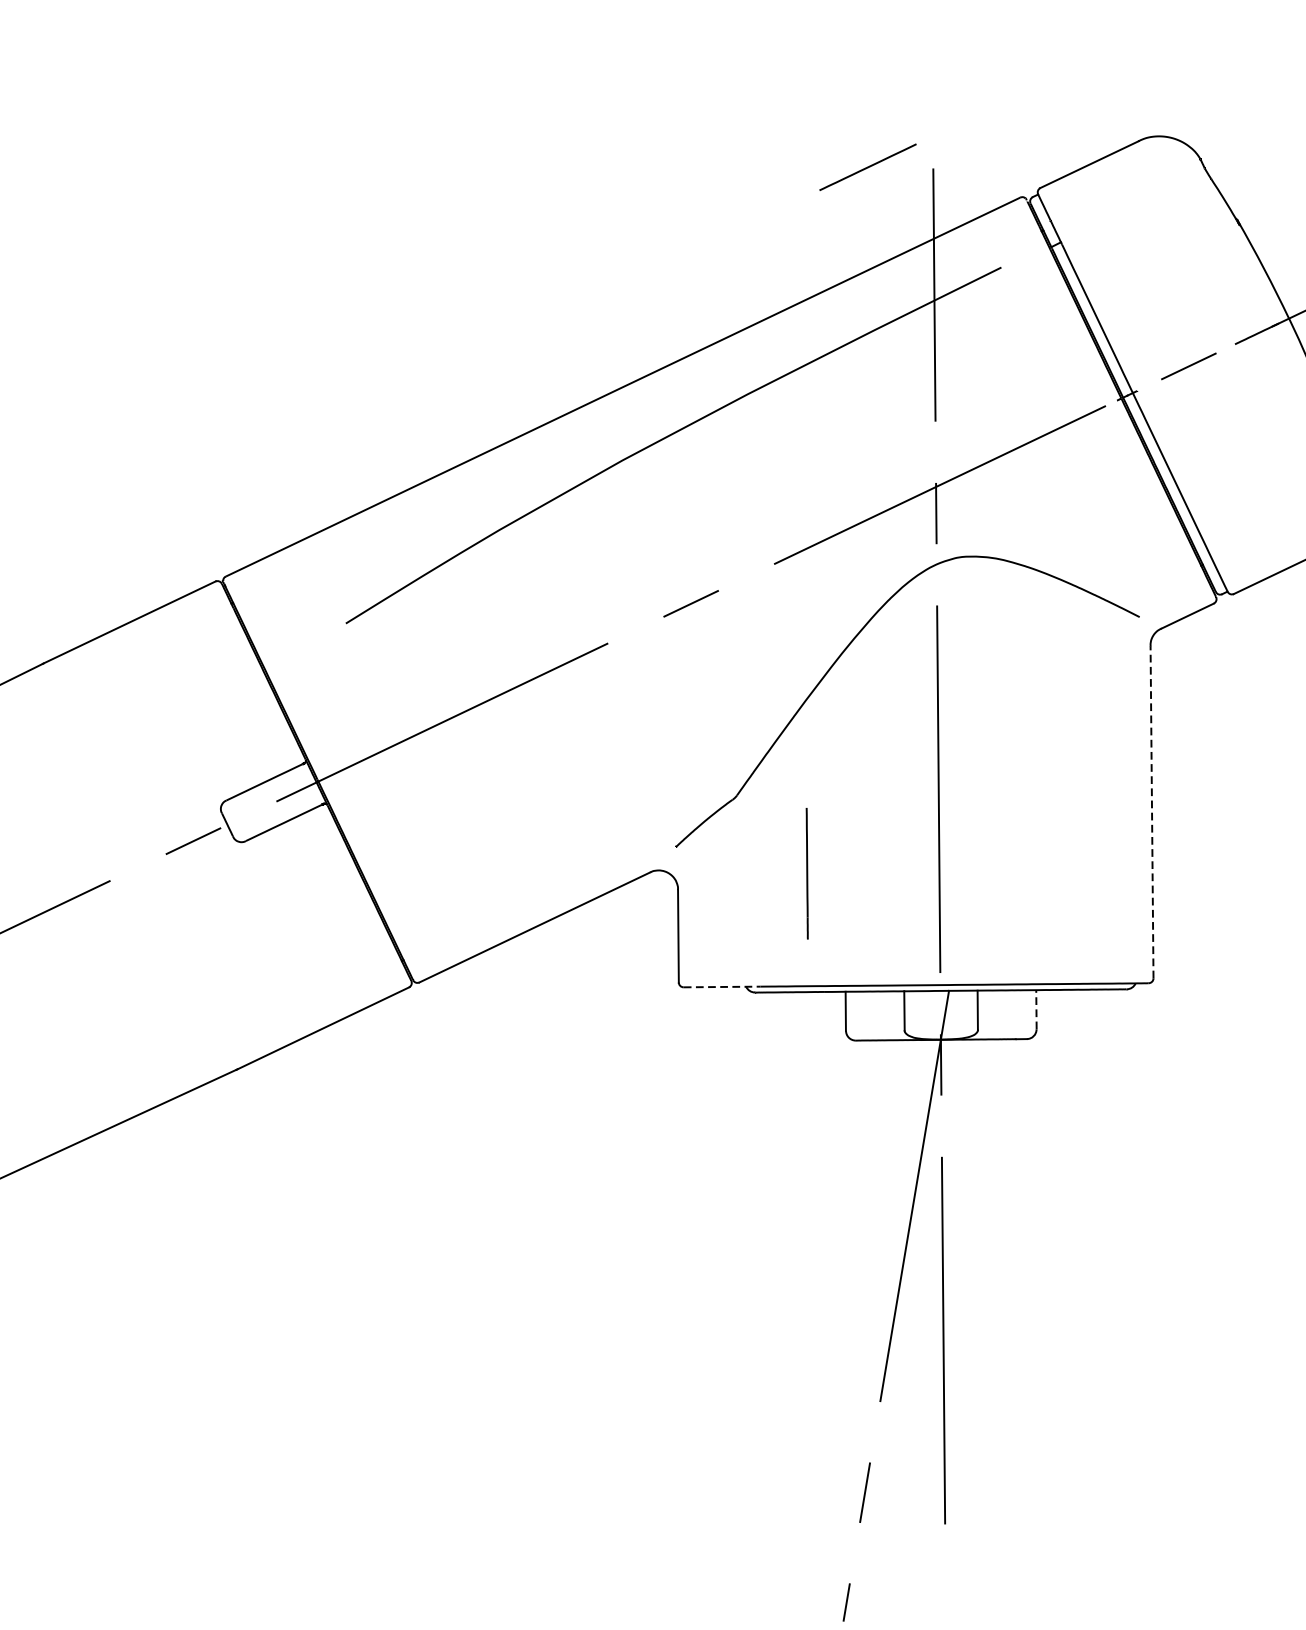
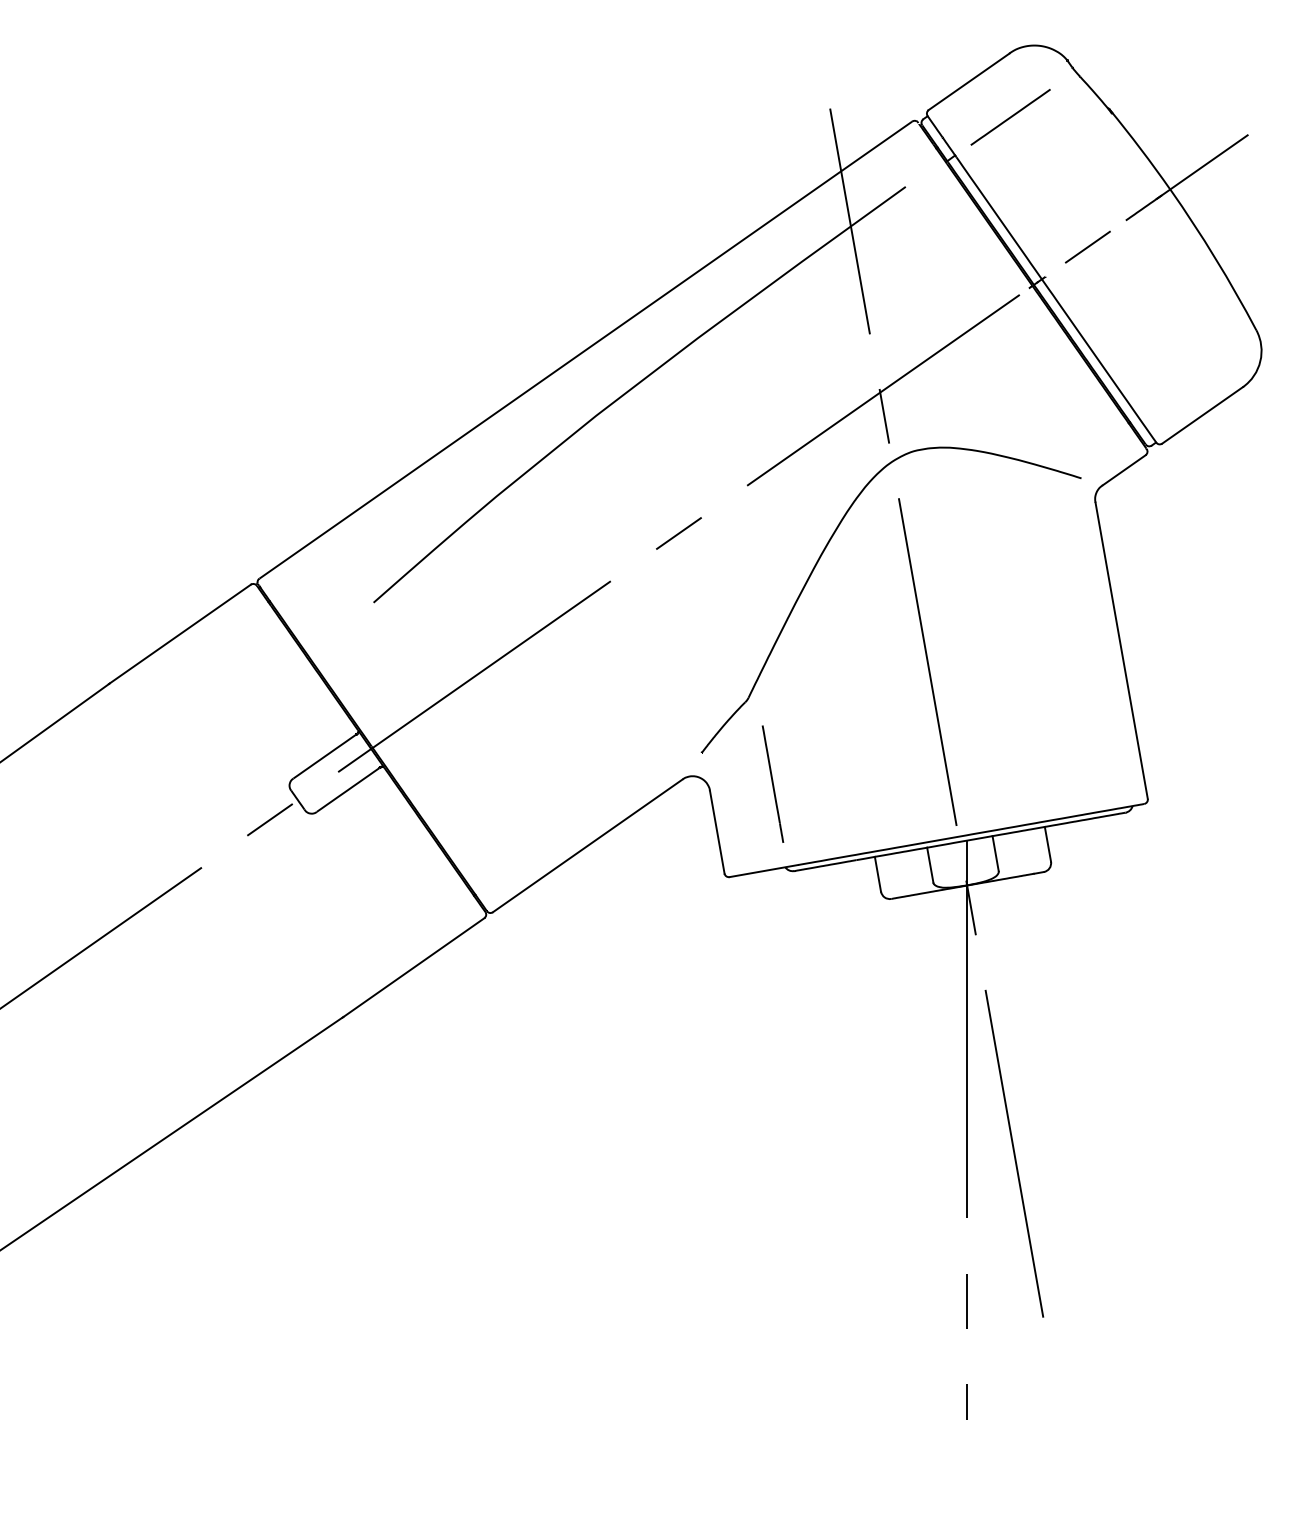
line: (867, 167) -> (1010, 117), moved
line: (1151, 811) -> (1121, 650), dashed -> solid
line: (806, 872) -> (772, 783), moved
line: (721, 987) -> (763, 871), dashed -> solid
line: (1035, 1009) -> (1047, 844), dashed -> solid

